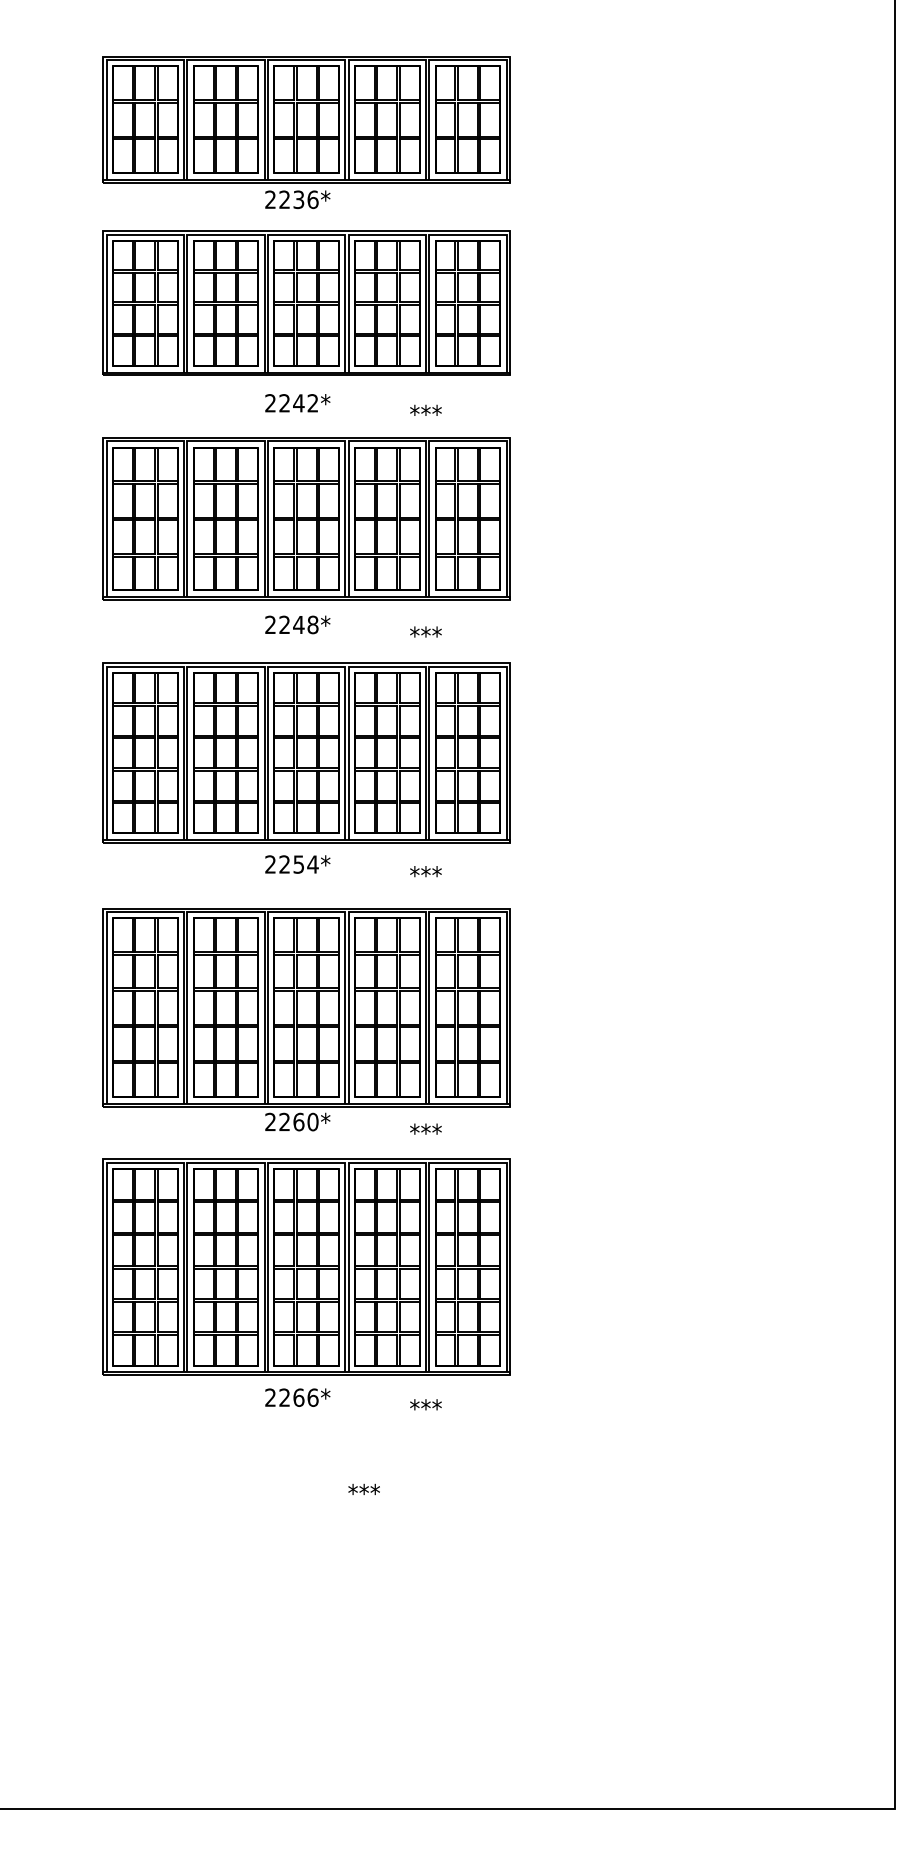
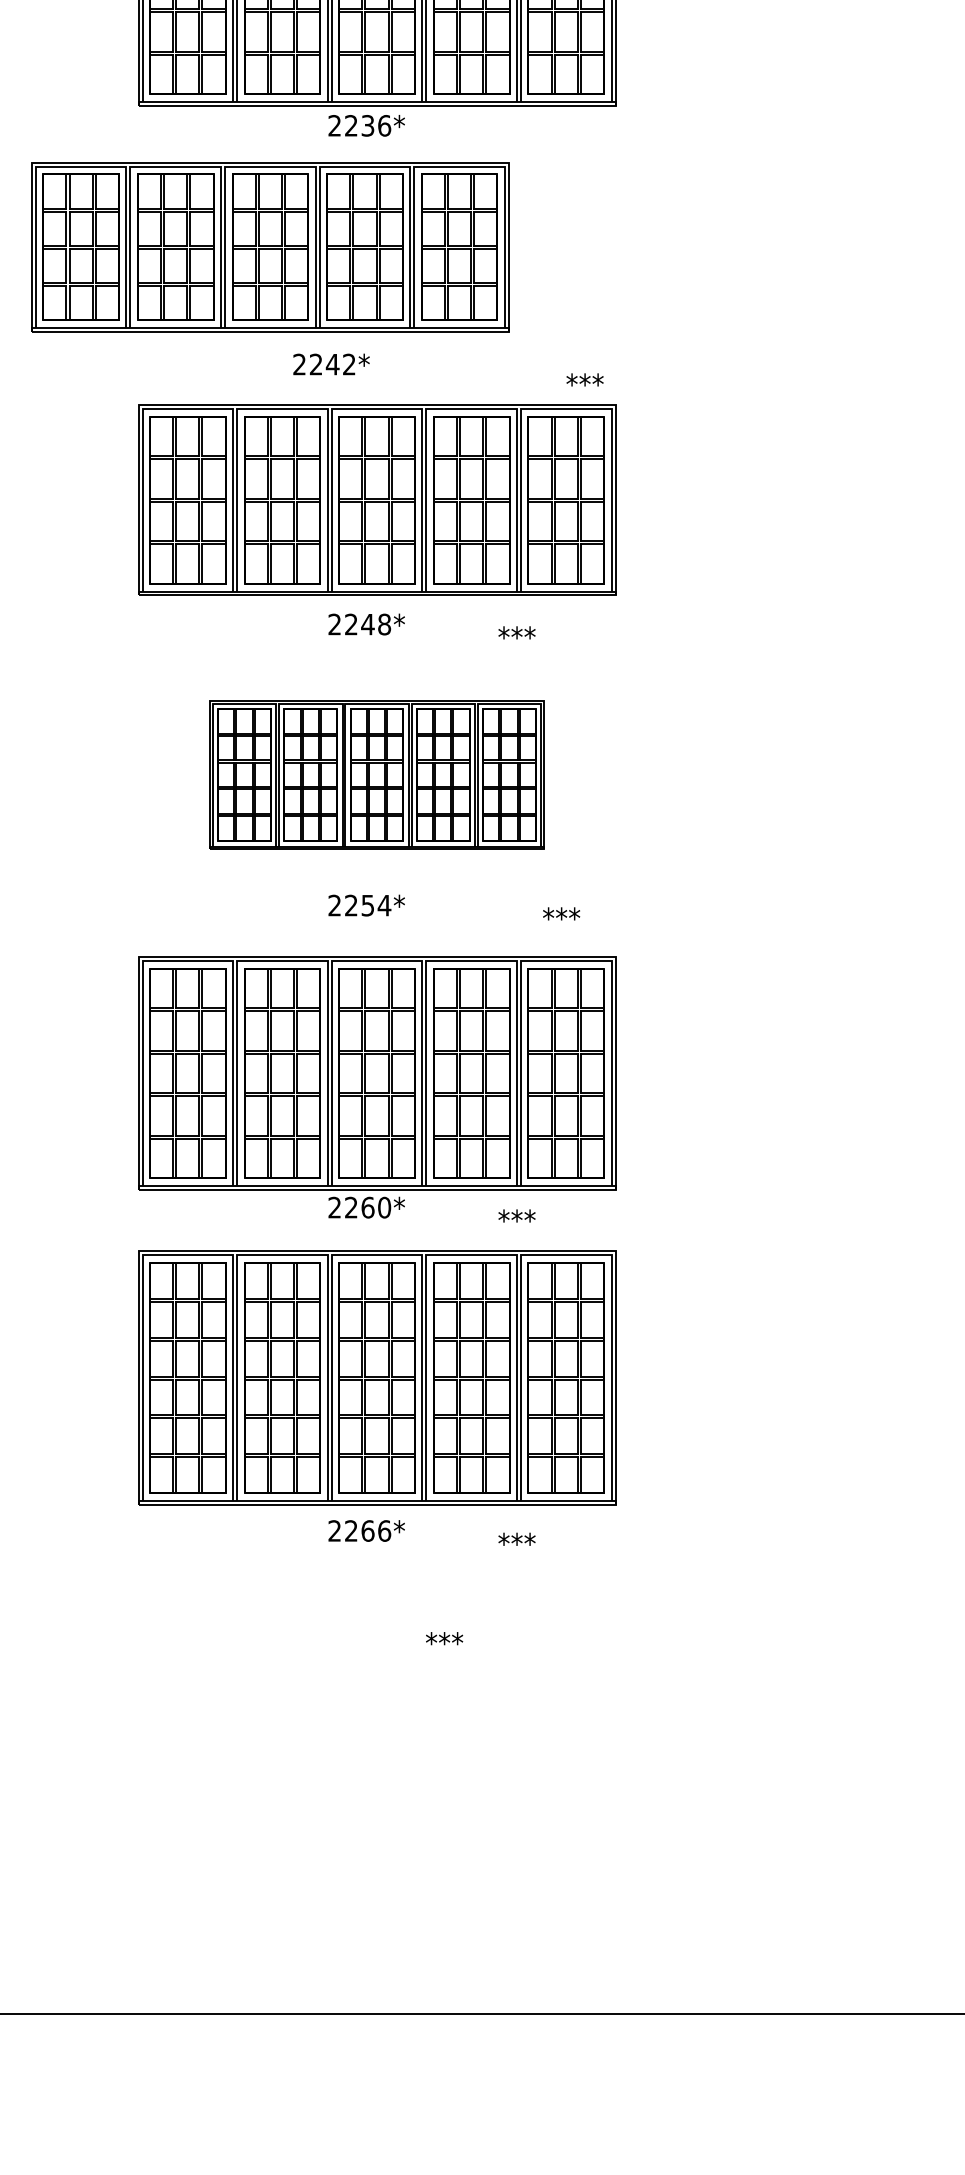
part: (306, 302) -> (270, 246), moved
text: (297, 403) -> (331, 364), moved
text: (425, 409) -> (584, 378), moved
part: (306, 752) -> (376, 774), size x0.7
text: (425, 871) -> (561, 913), moved

